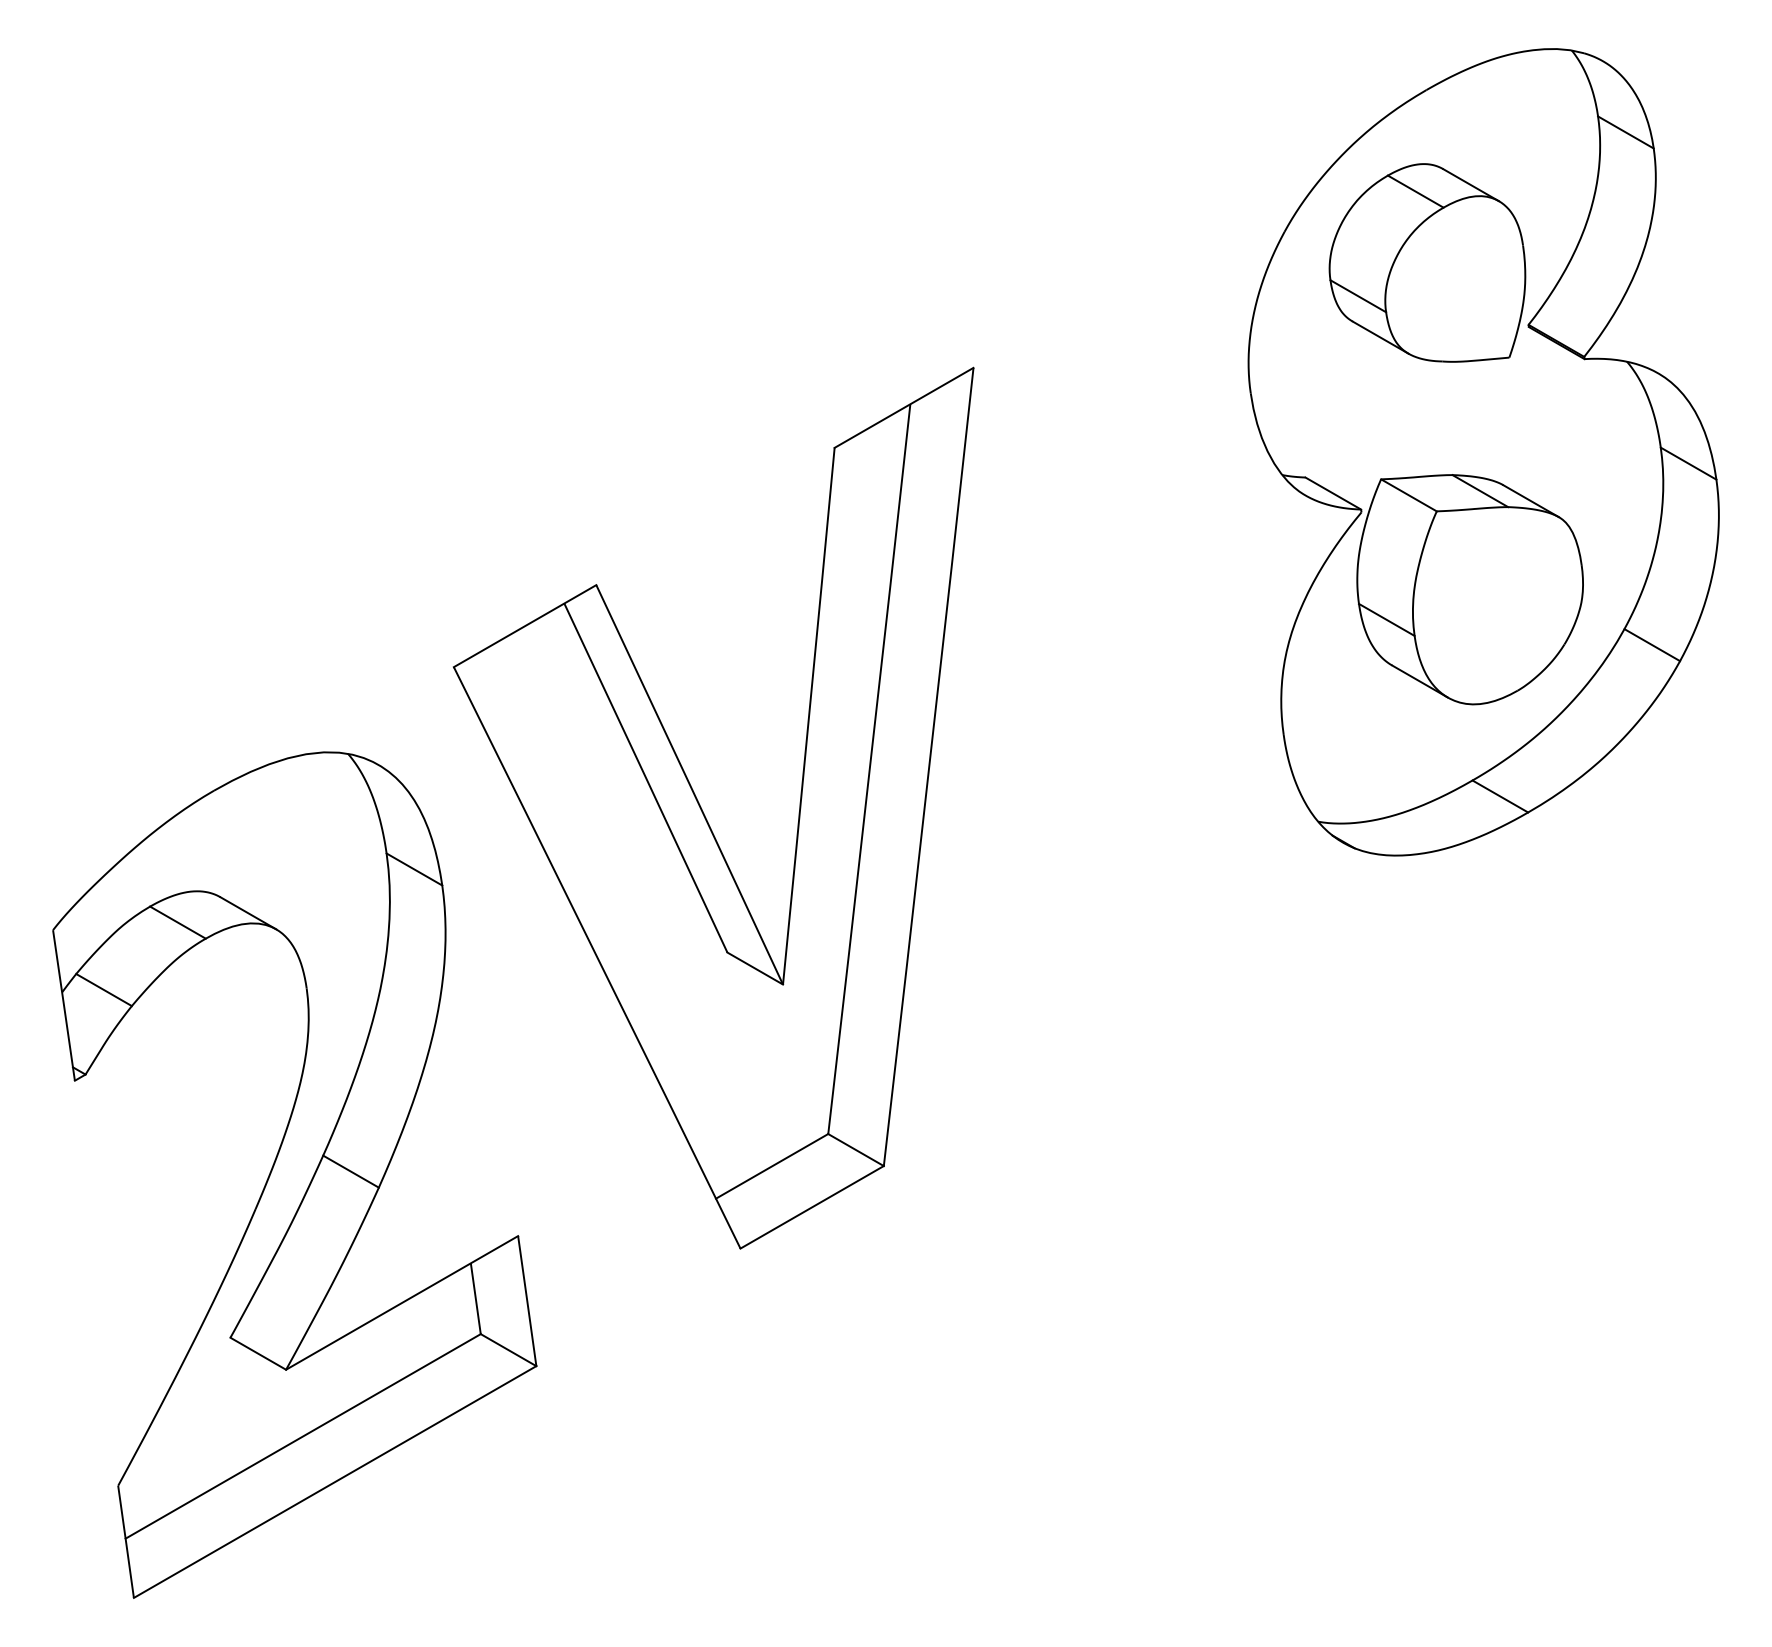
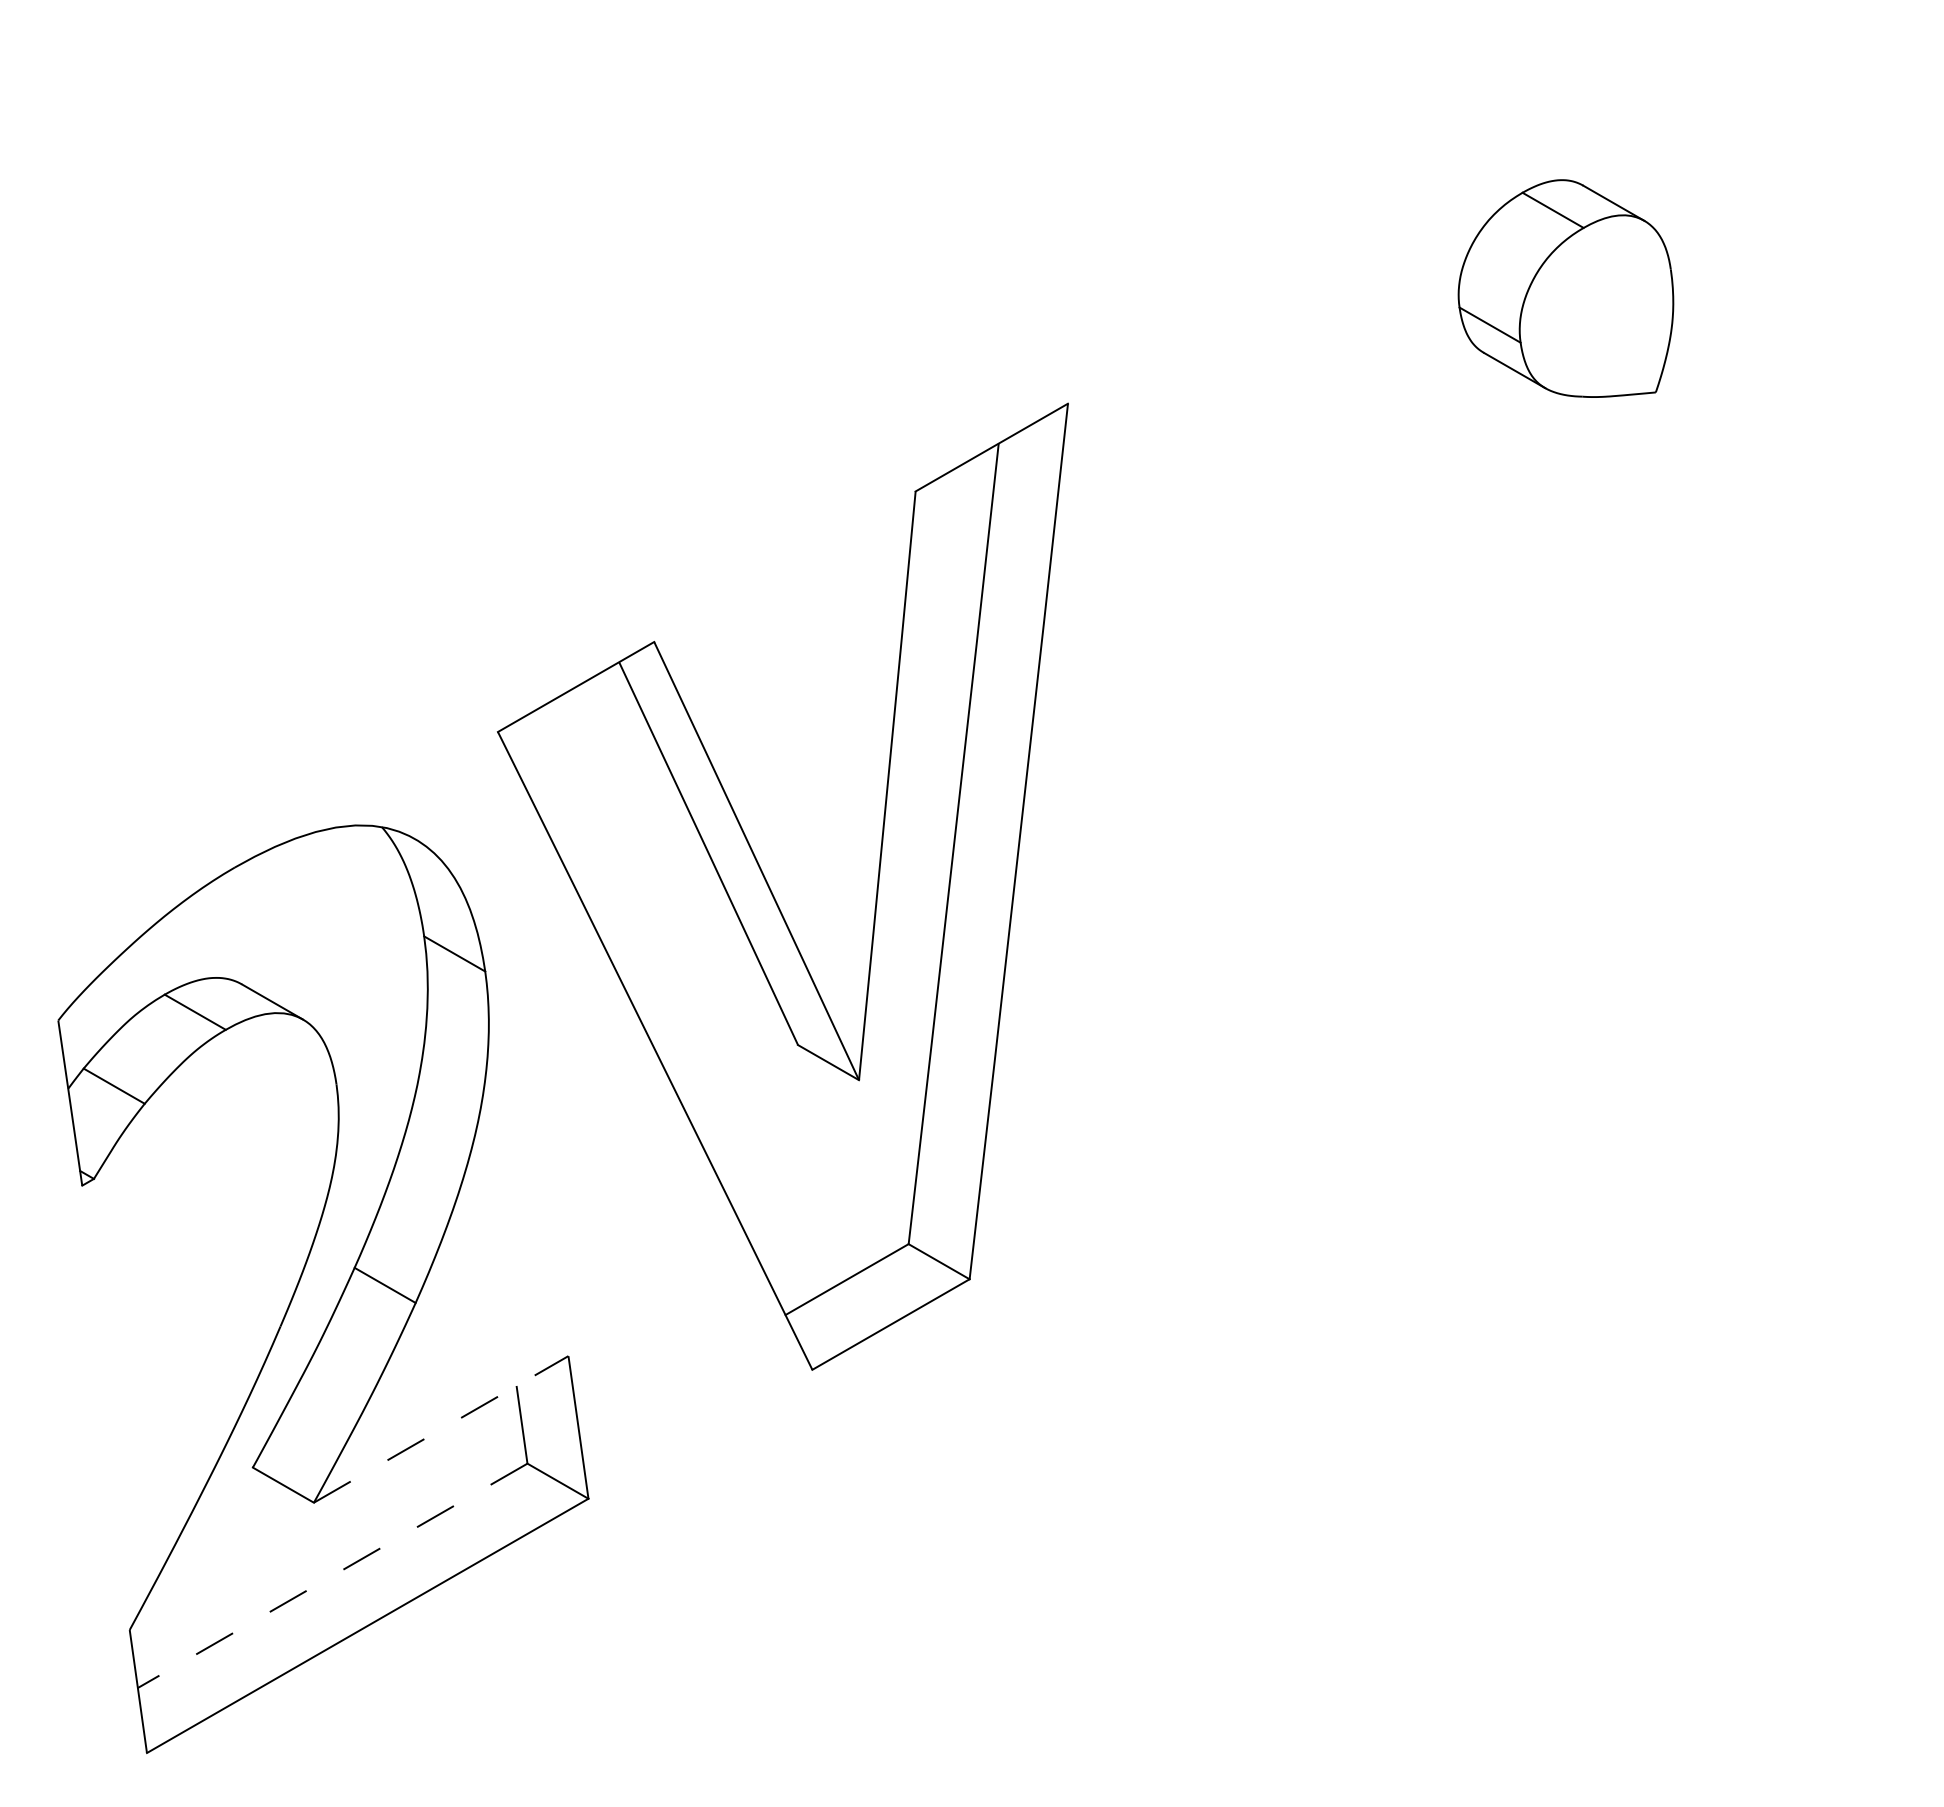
part: (1483, 452) -> (1627, 496), removed
line: (402, 1303) -> (441, 1429), solid -> dashed
line: (303, 1436) -> (332, 1575), solid -> dashed

